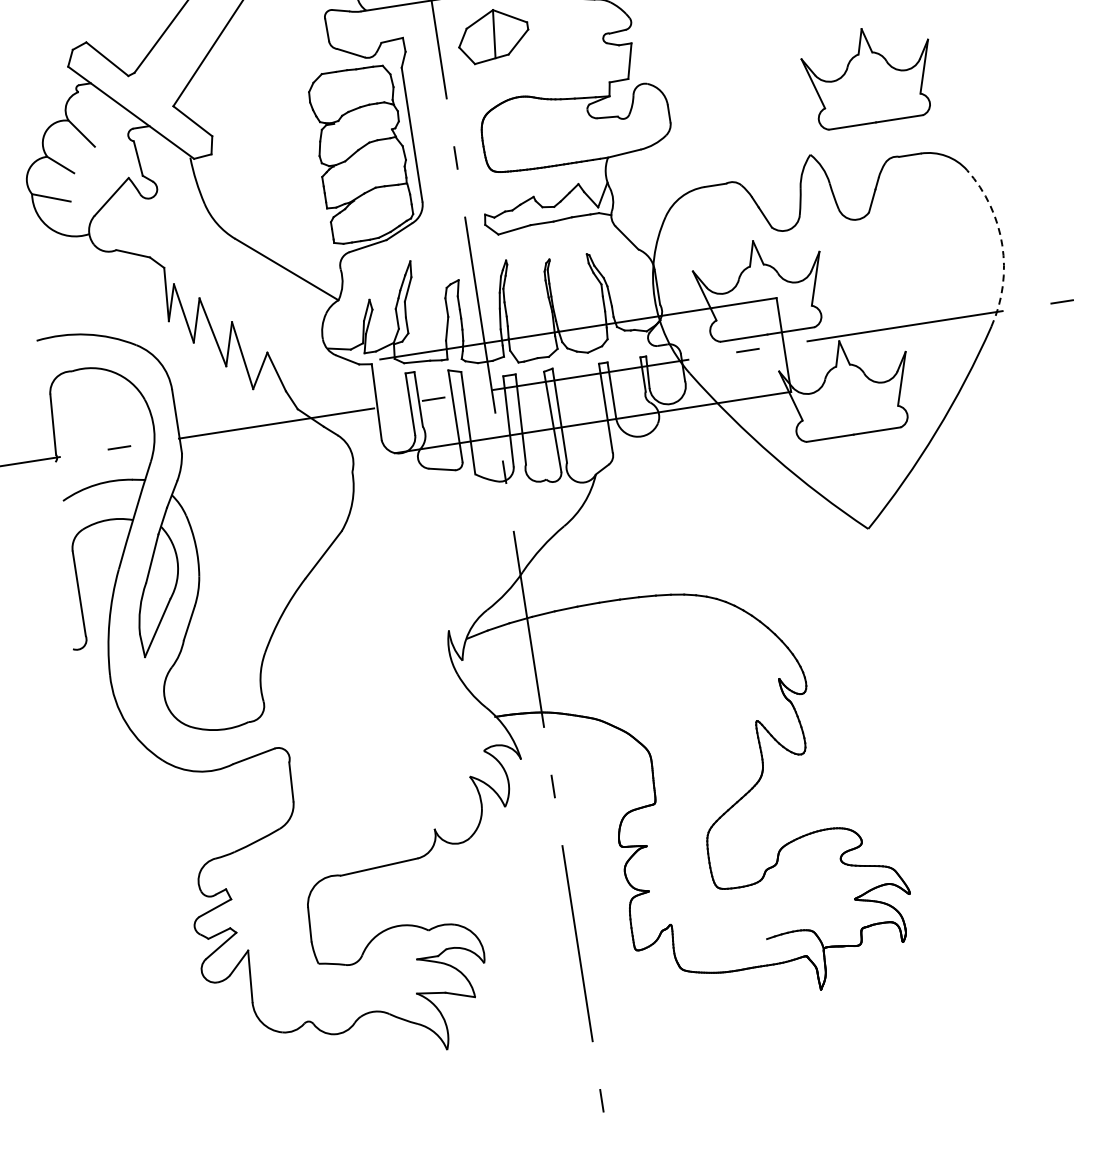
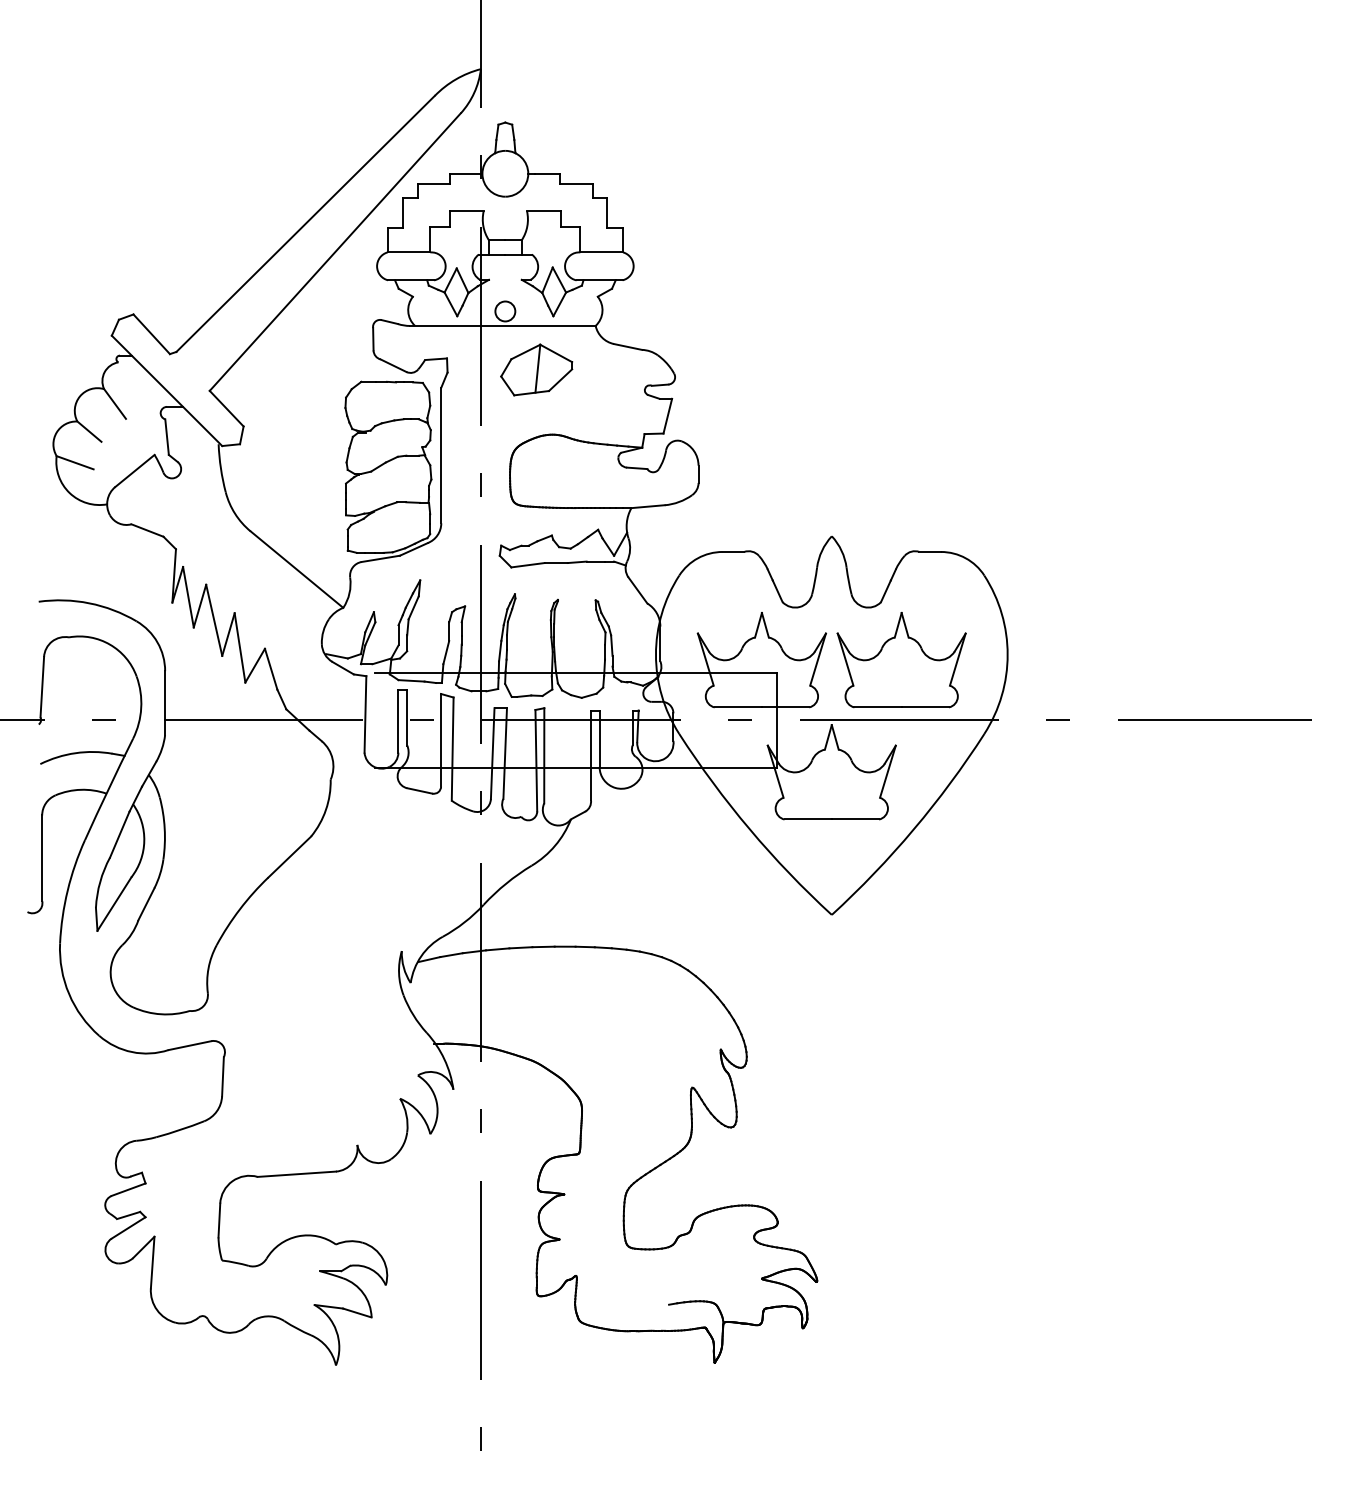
part: (868, 76) -> (901, 660), moved
arc: (1002, 244) -> (1007, 654), dashed -> solid

